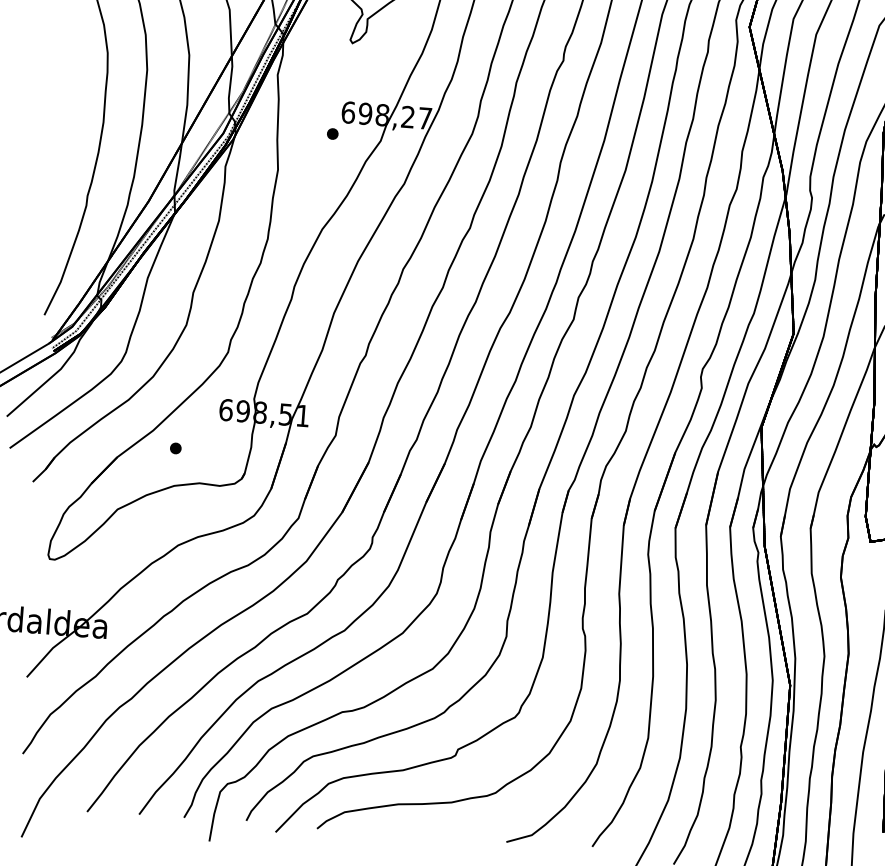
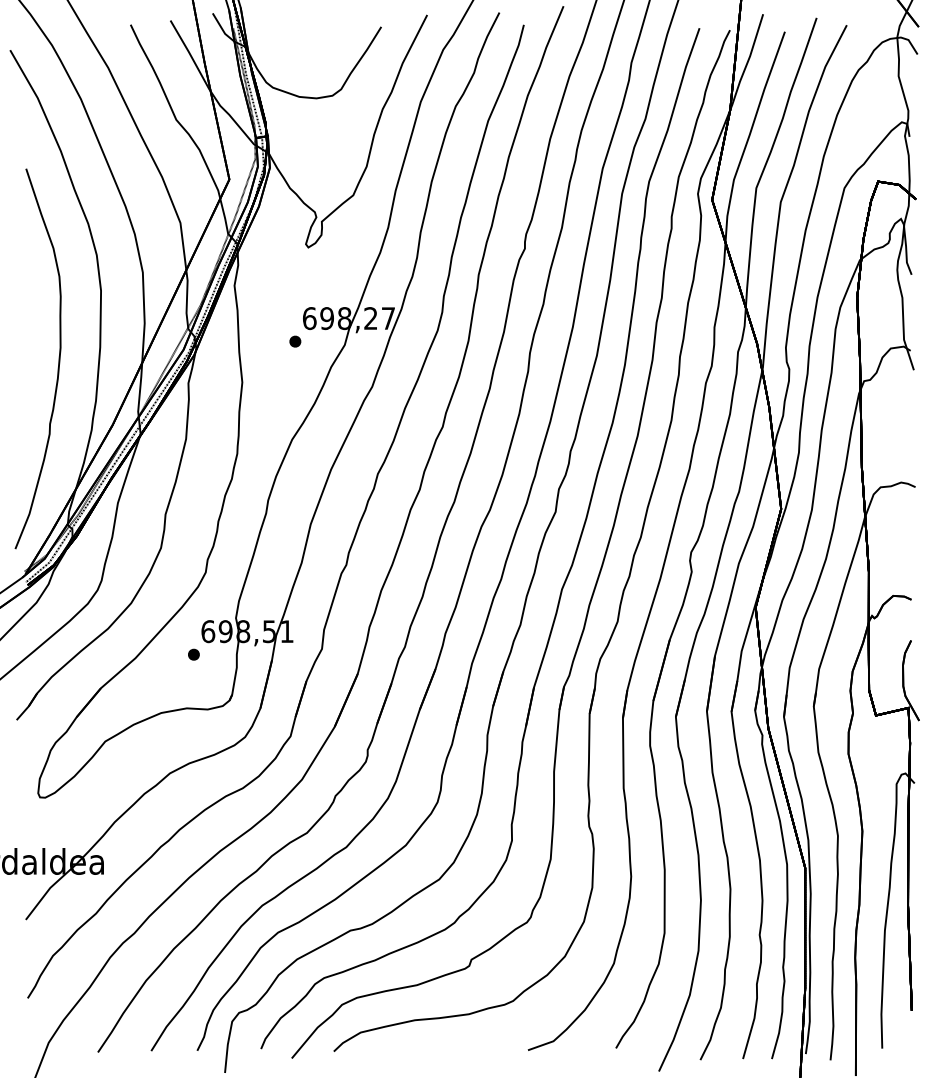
part: (175, 448) -> (193, 654), moved

